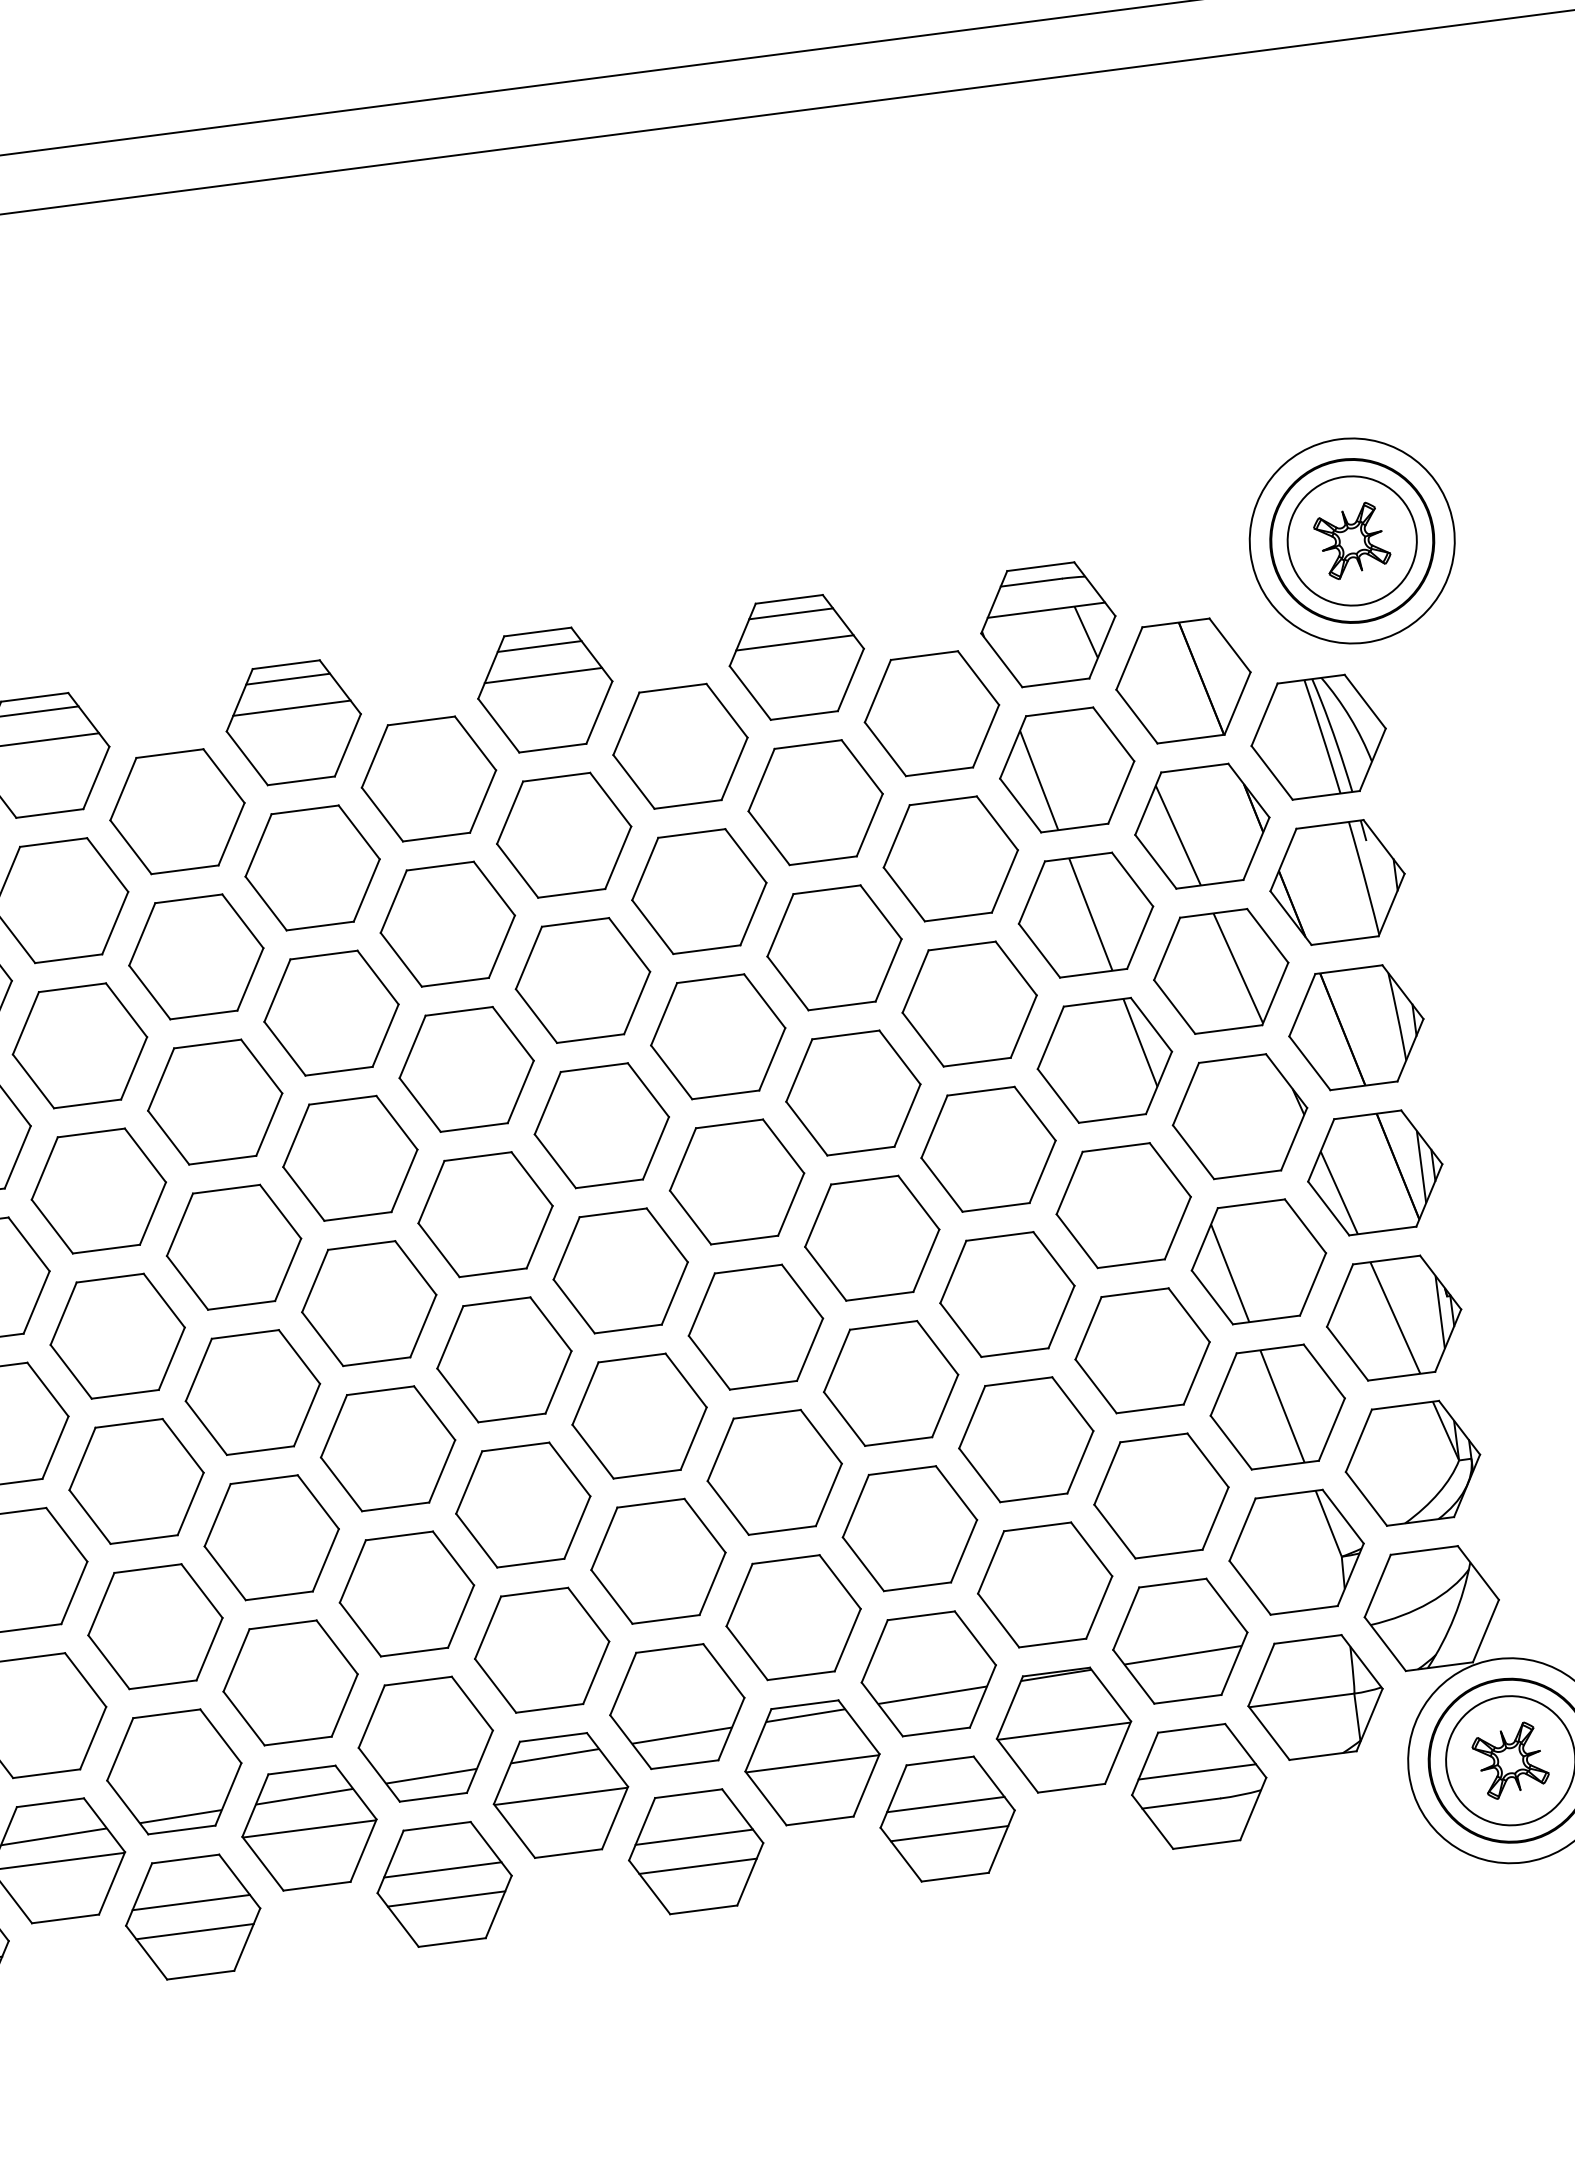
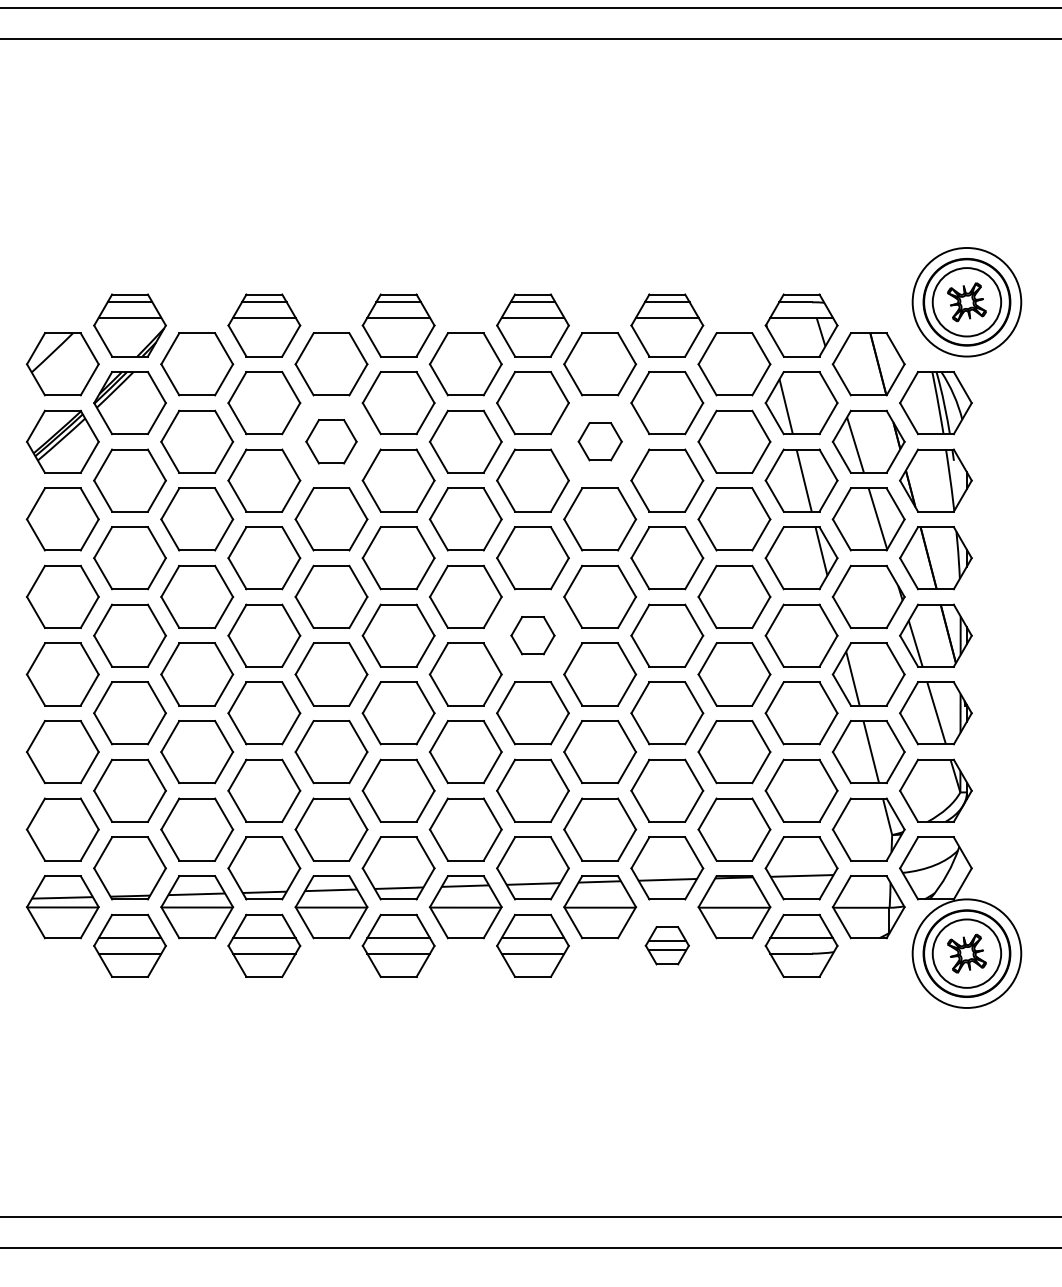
part: (699, 890) -> (600, 441), size x0.6
part: (196, 956) -> (331, 441), size x0.7
part: (619, 1270) -> (532, 635), size x0.6
part: (947, 1818) -> (667, 945), size x0.6

